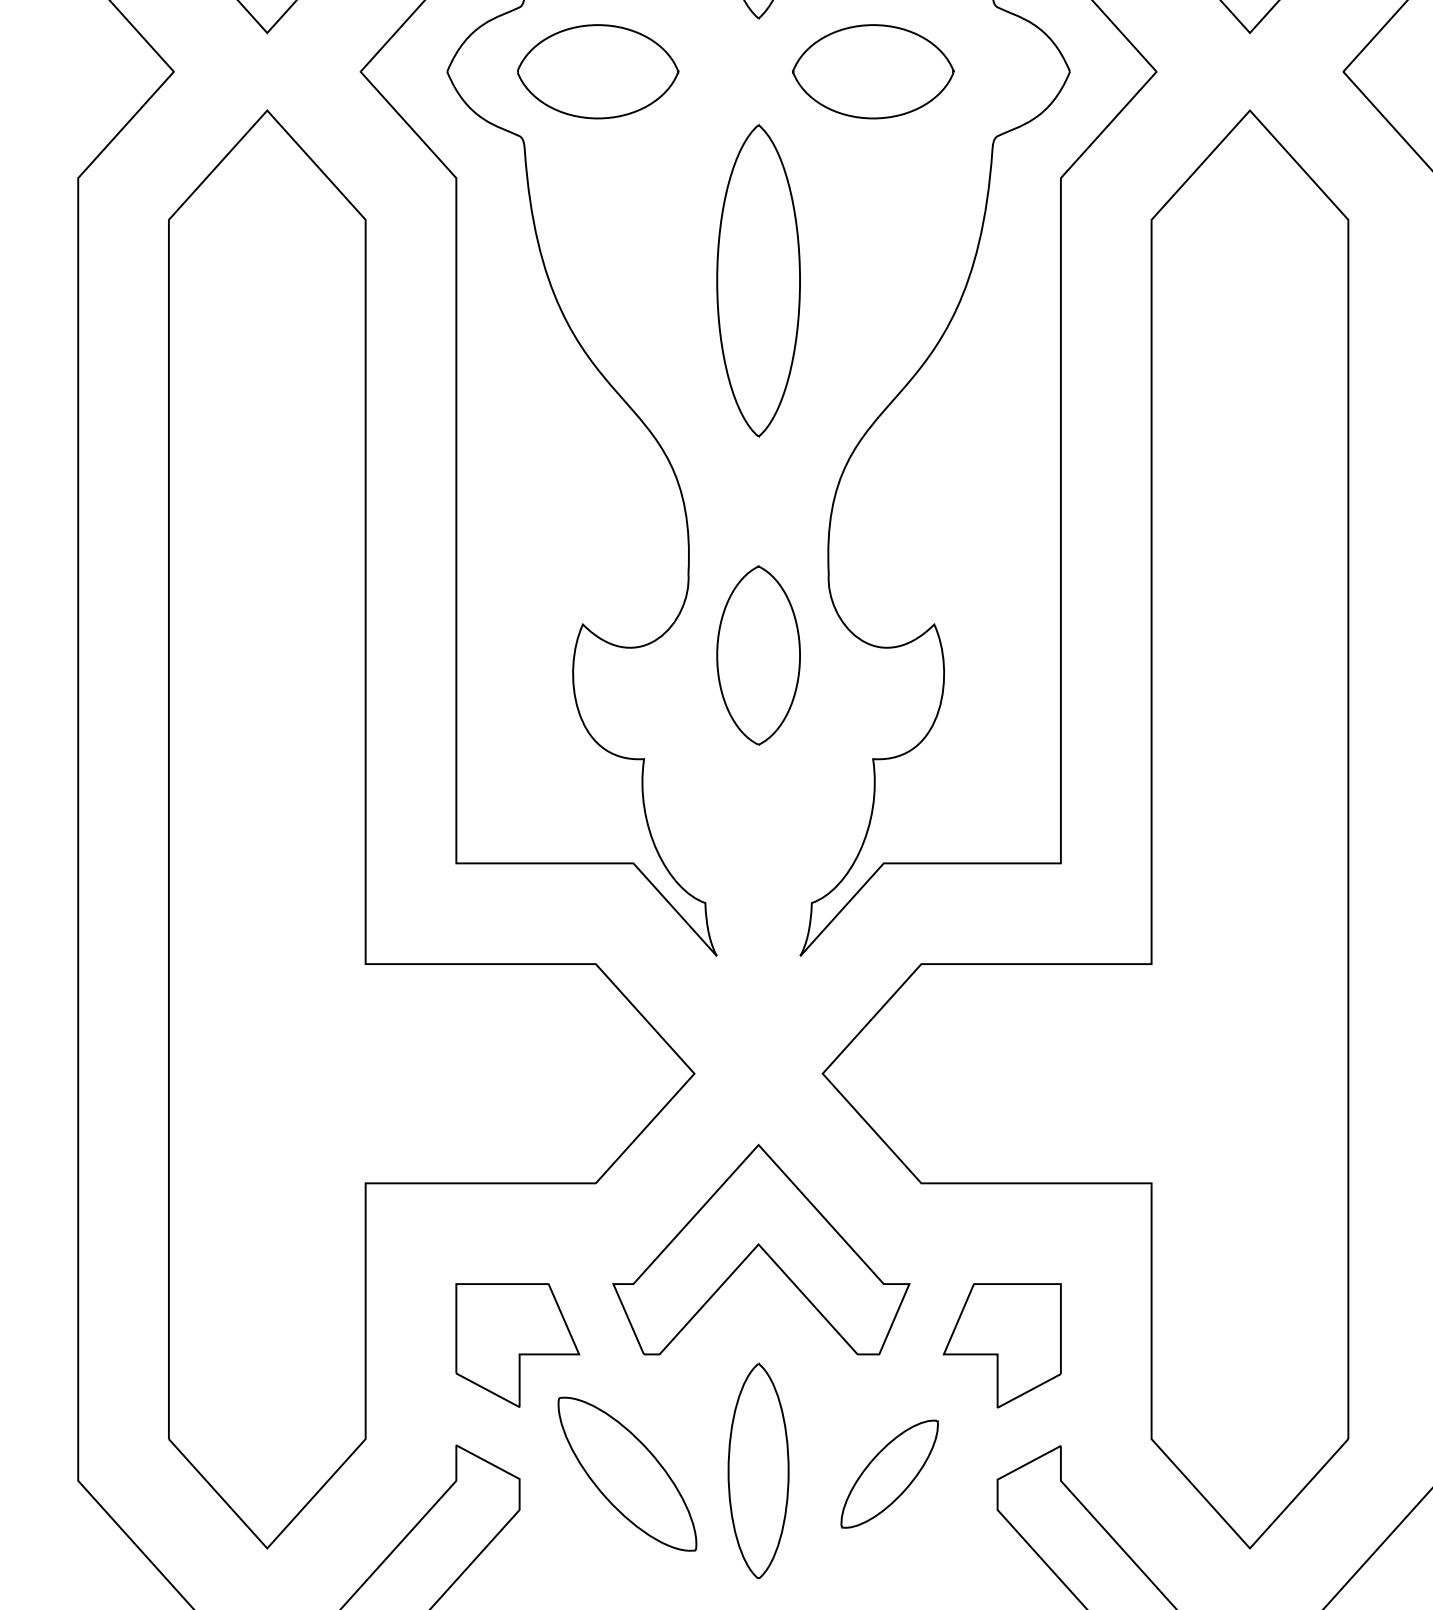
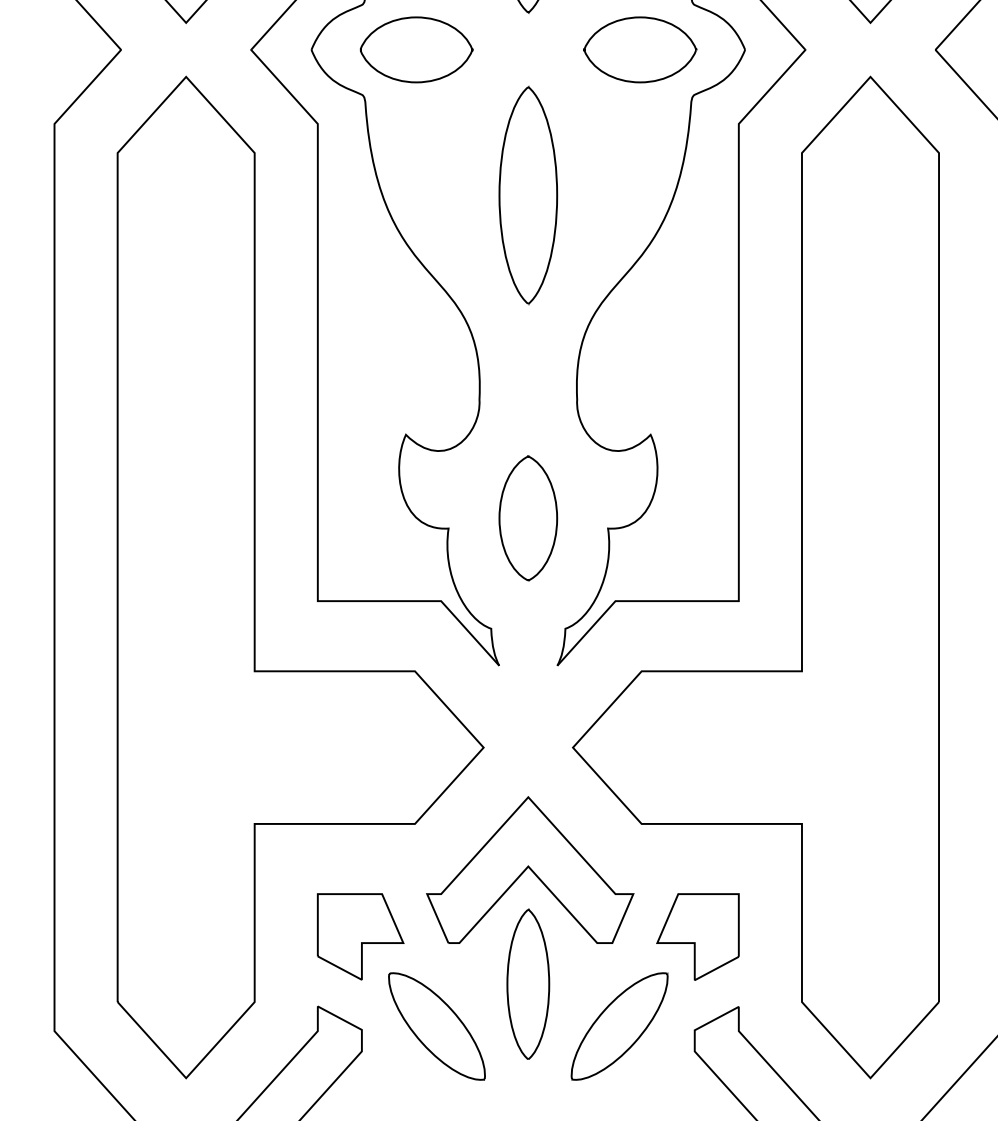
part: (873, 71) -> (640, 49), moved
part: (758, 655) -> (528, 518), moved
part: (758, 1469) -> (528, 983), moved
part: (889, 1474) -> (619, 1026), size x1.43

